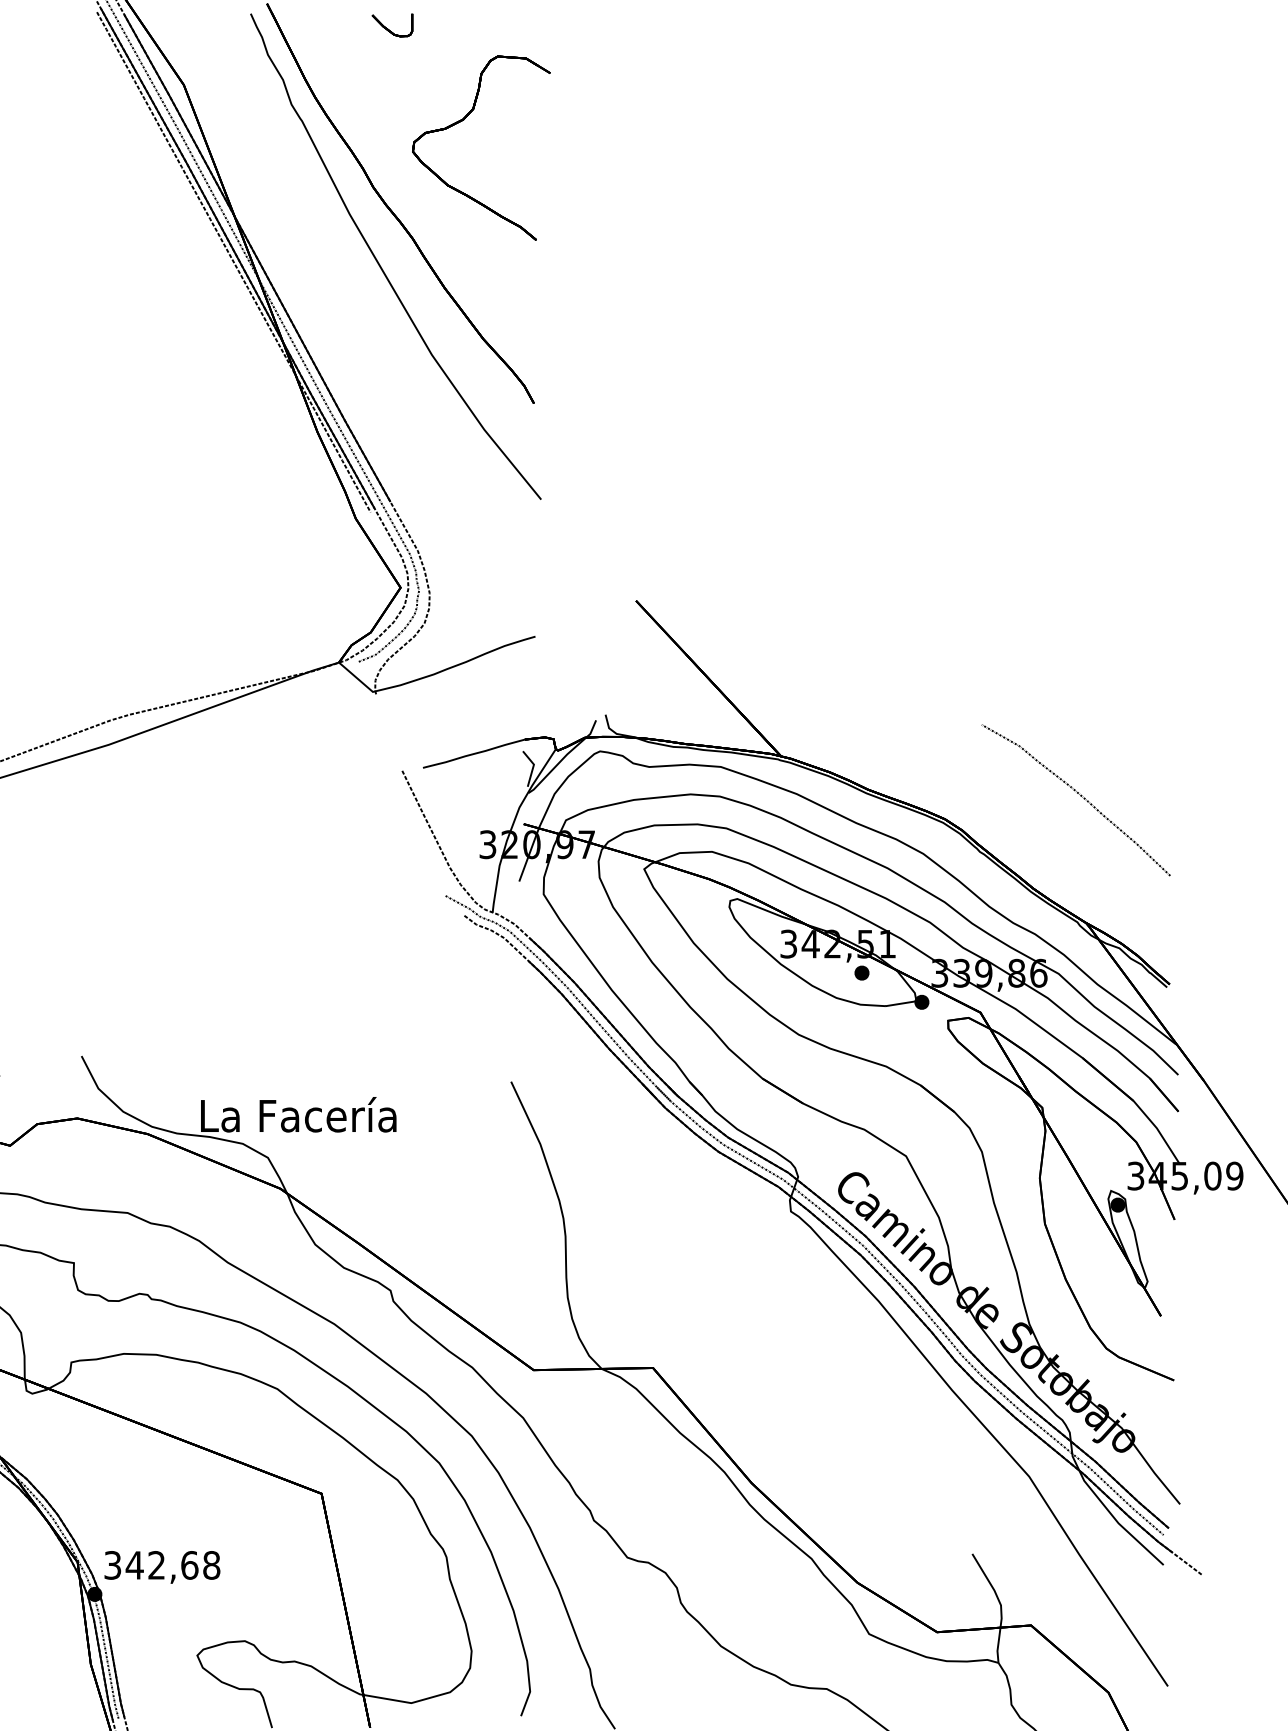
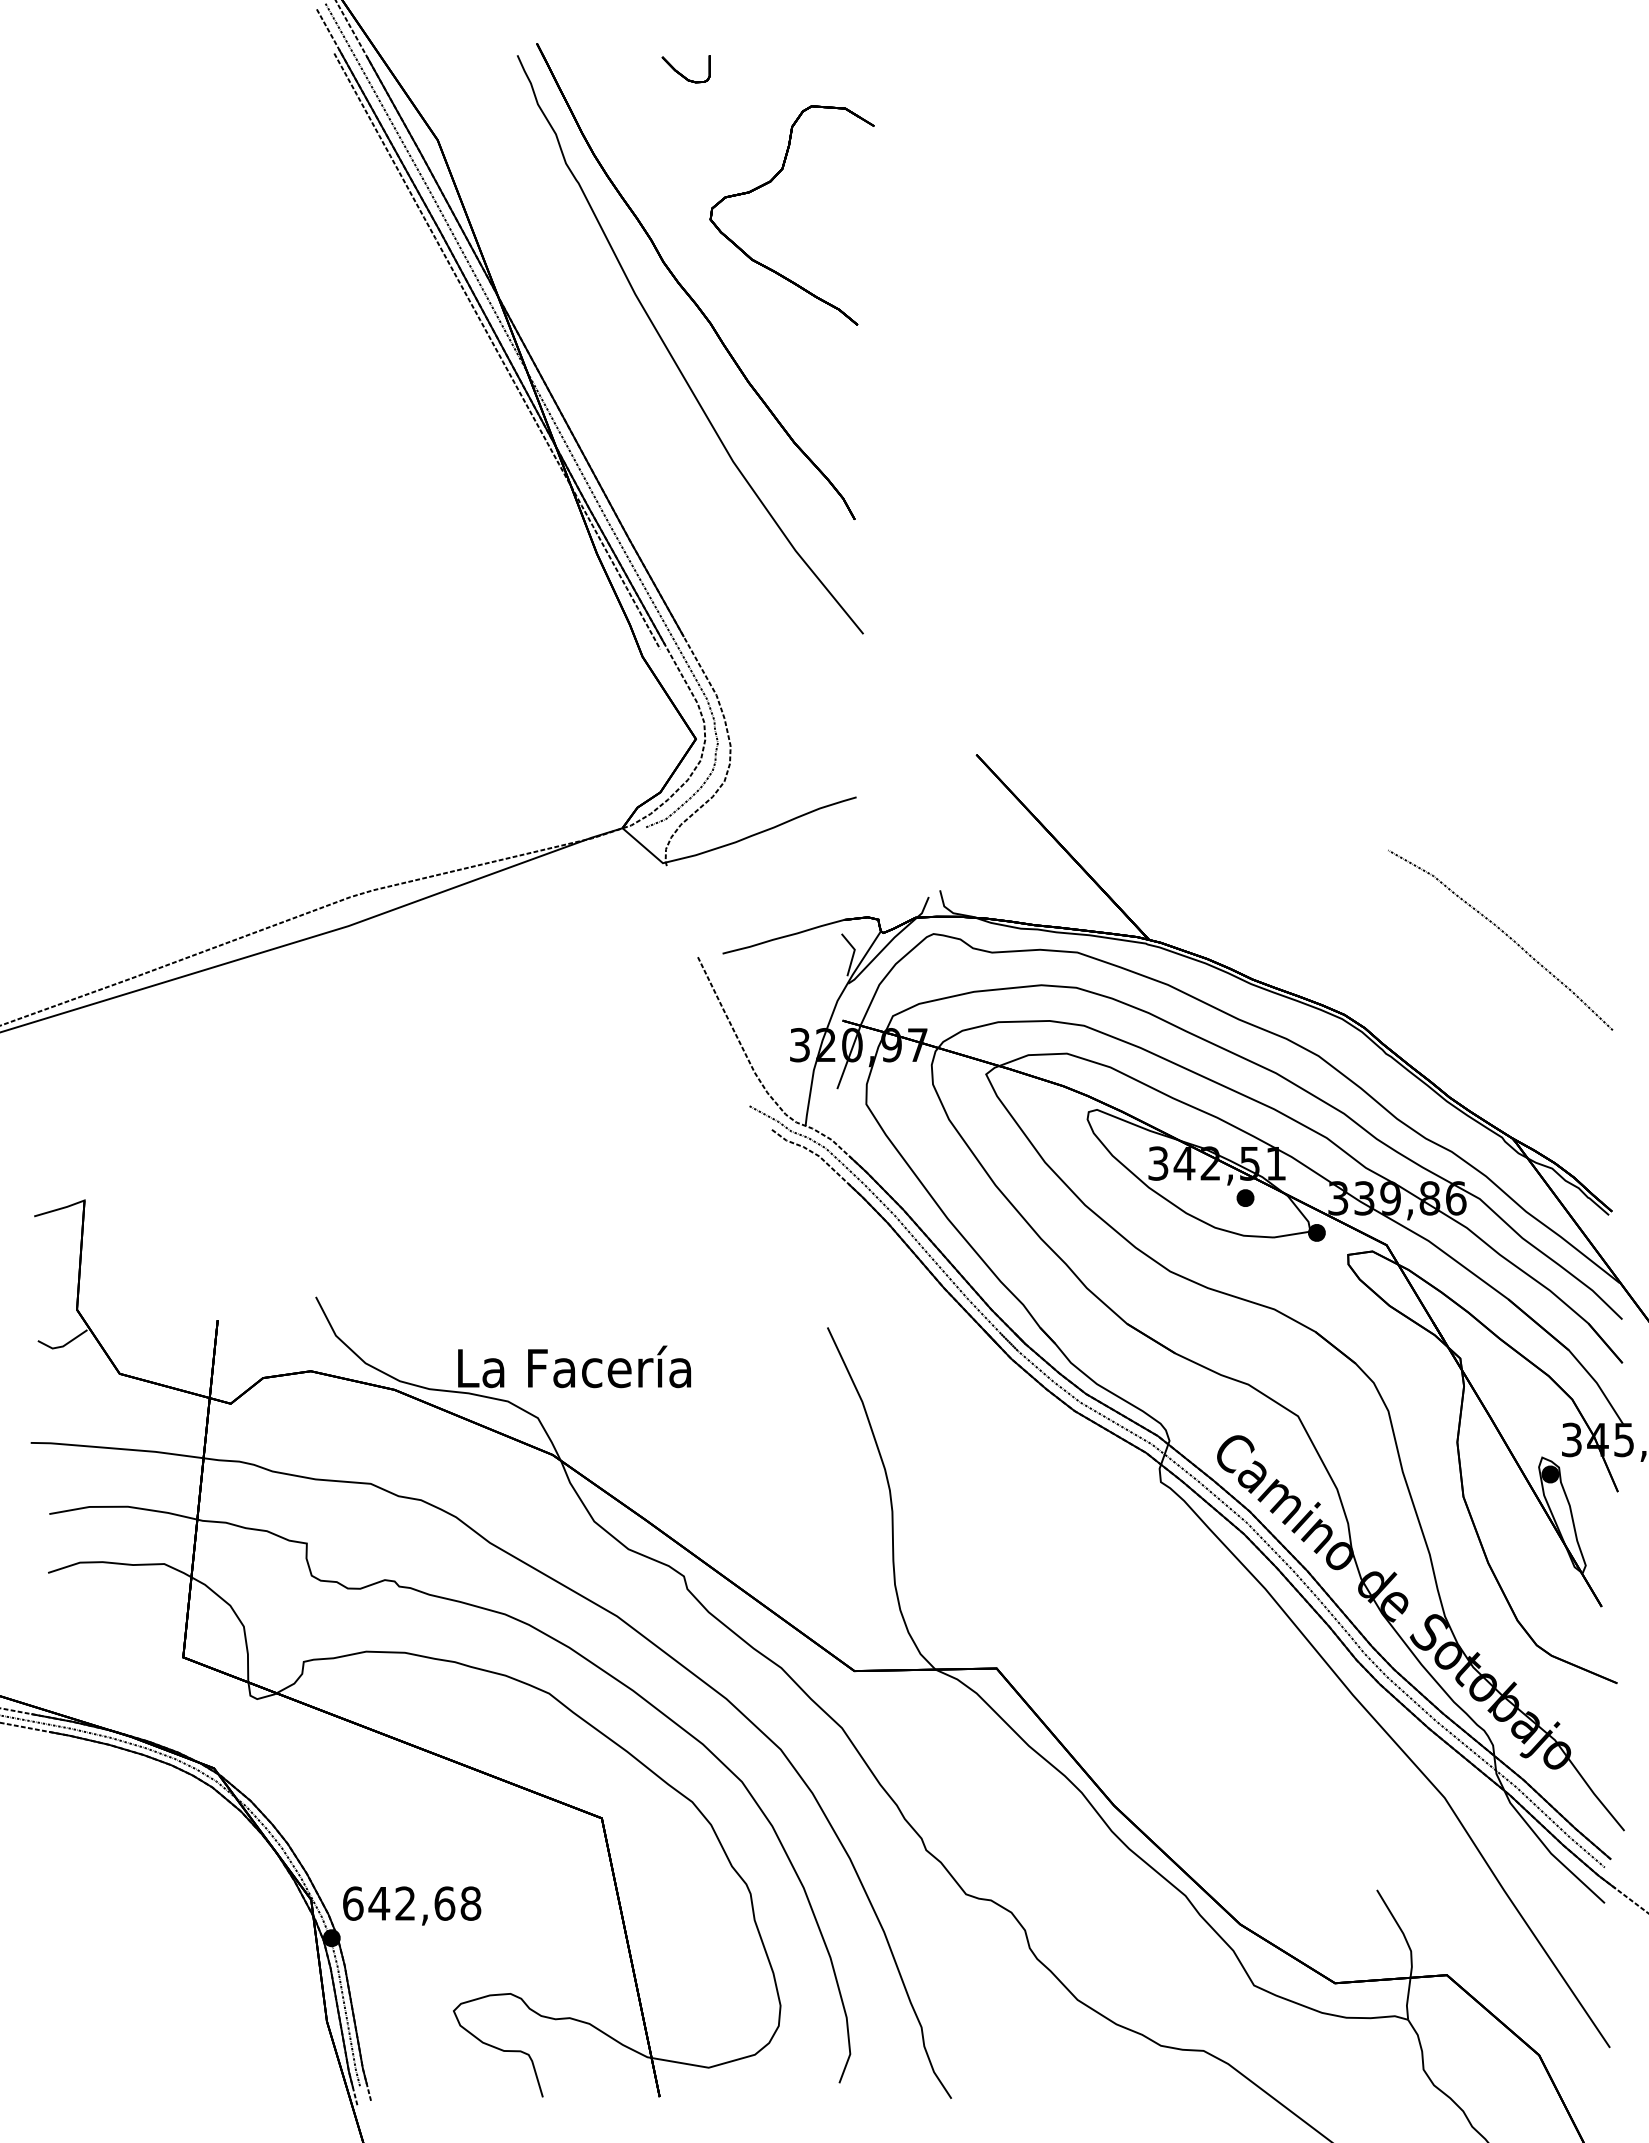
curve: (1080, 796) -> (1505, 935), moved
text: (113, 1565) -> (353, 1903), 342,68 -> 642,68

